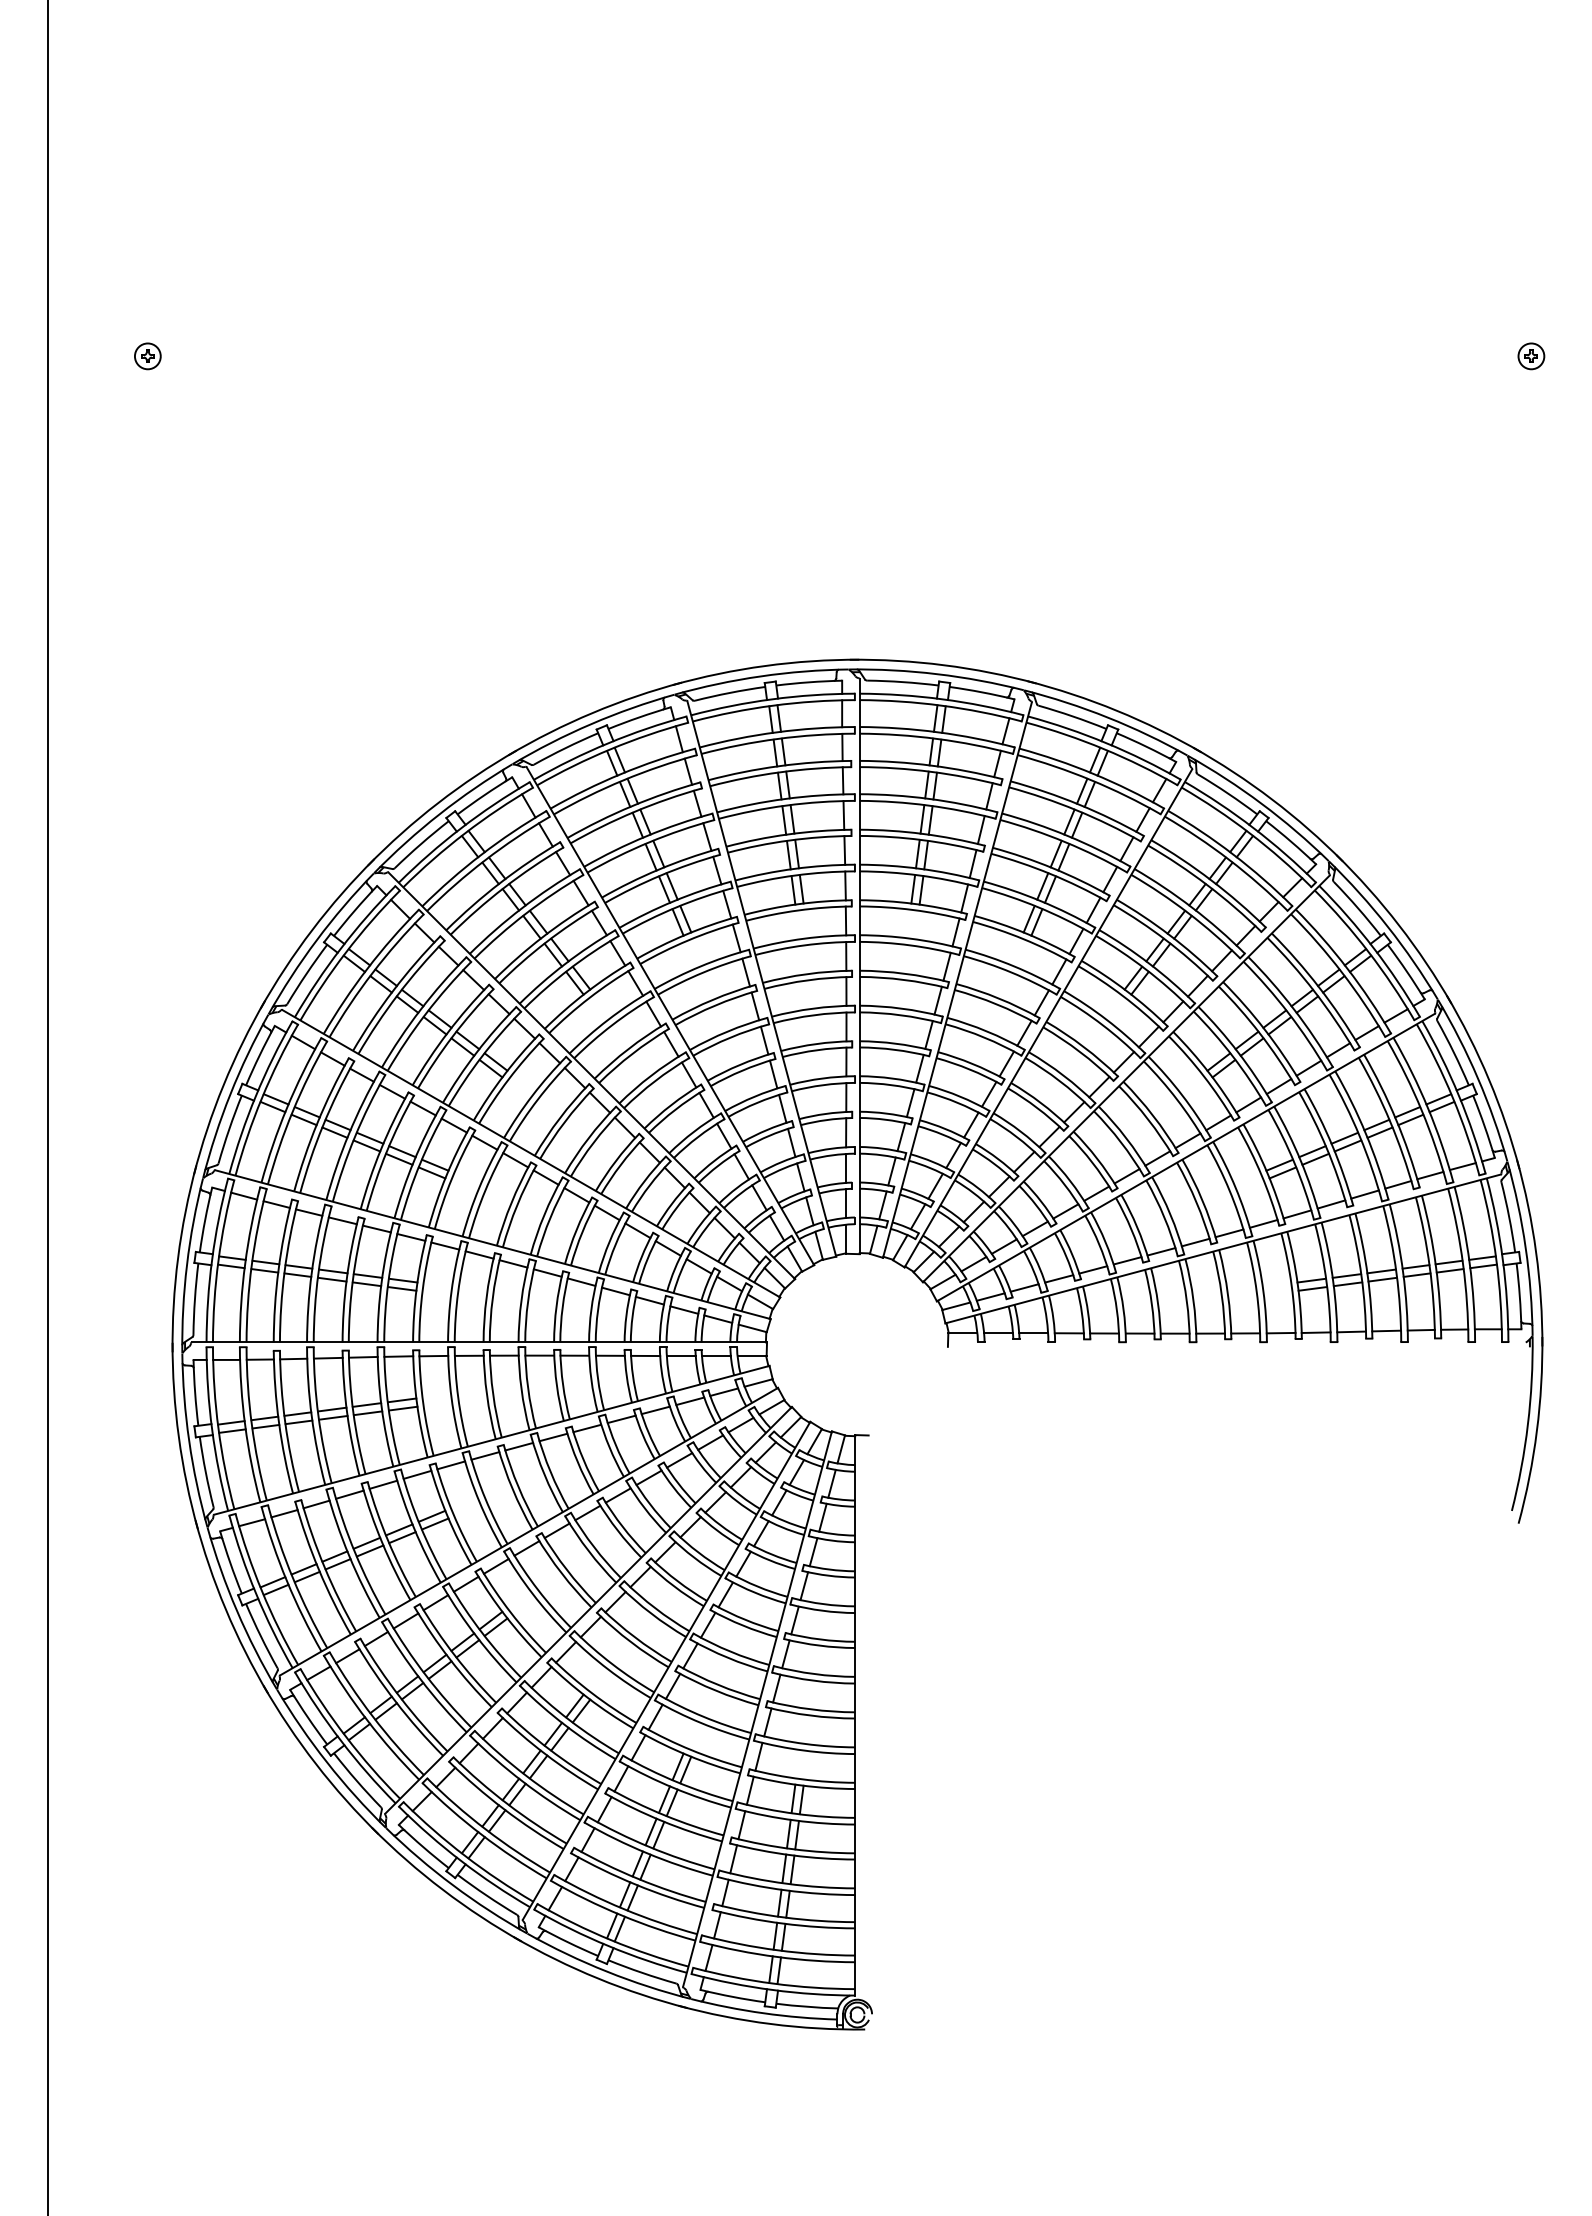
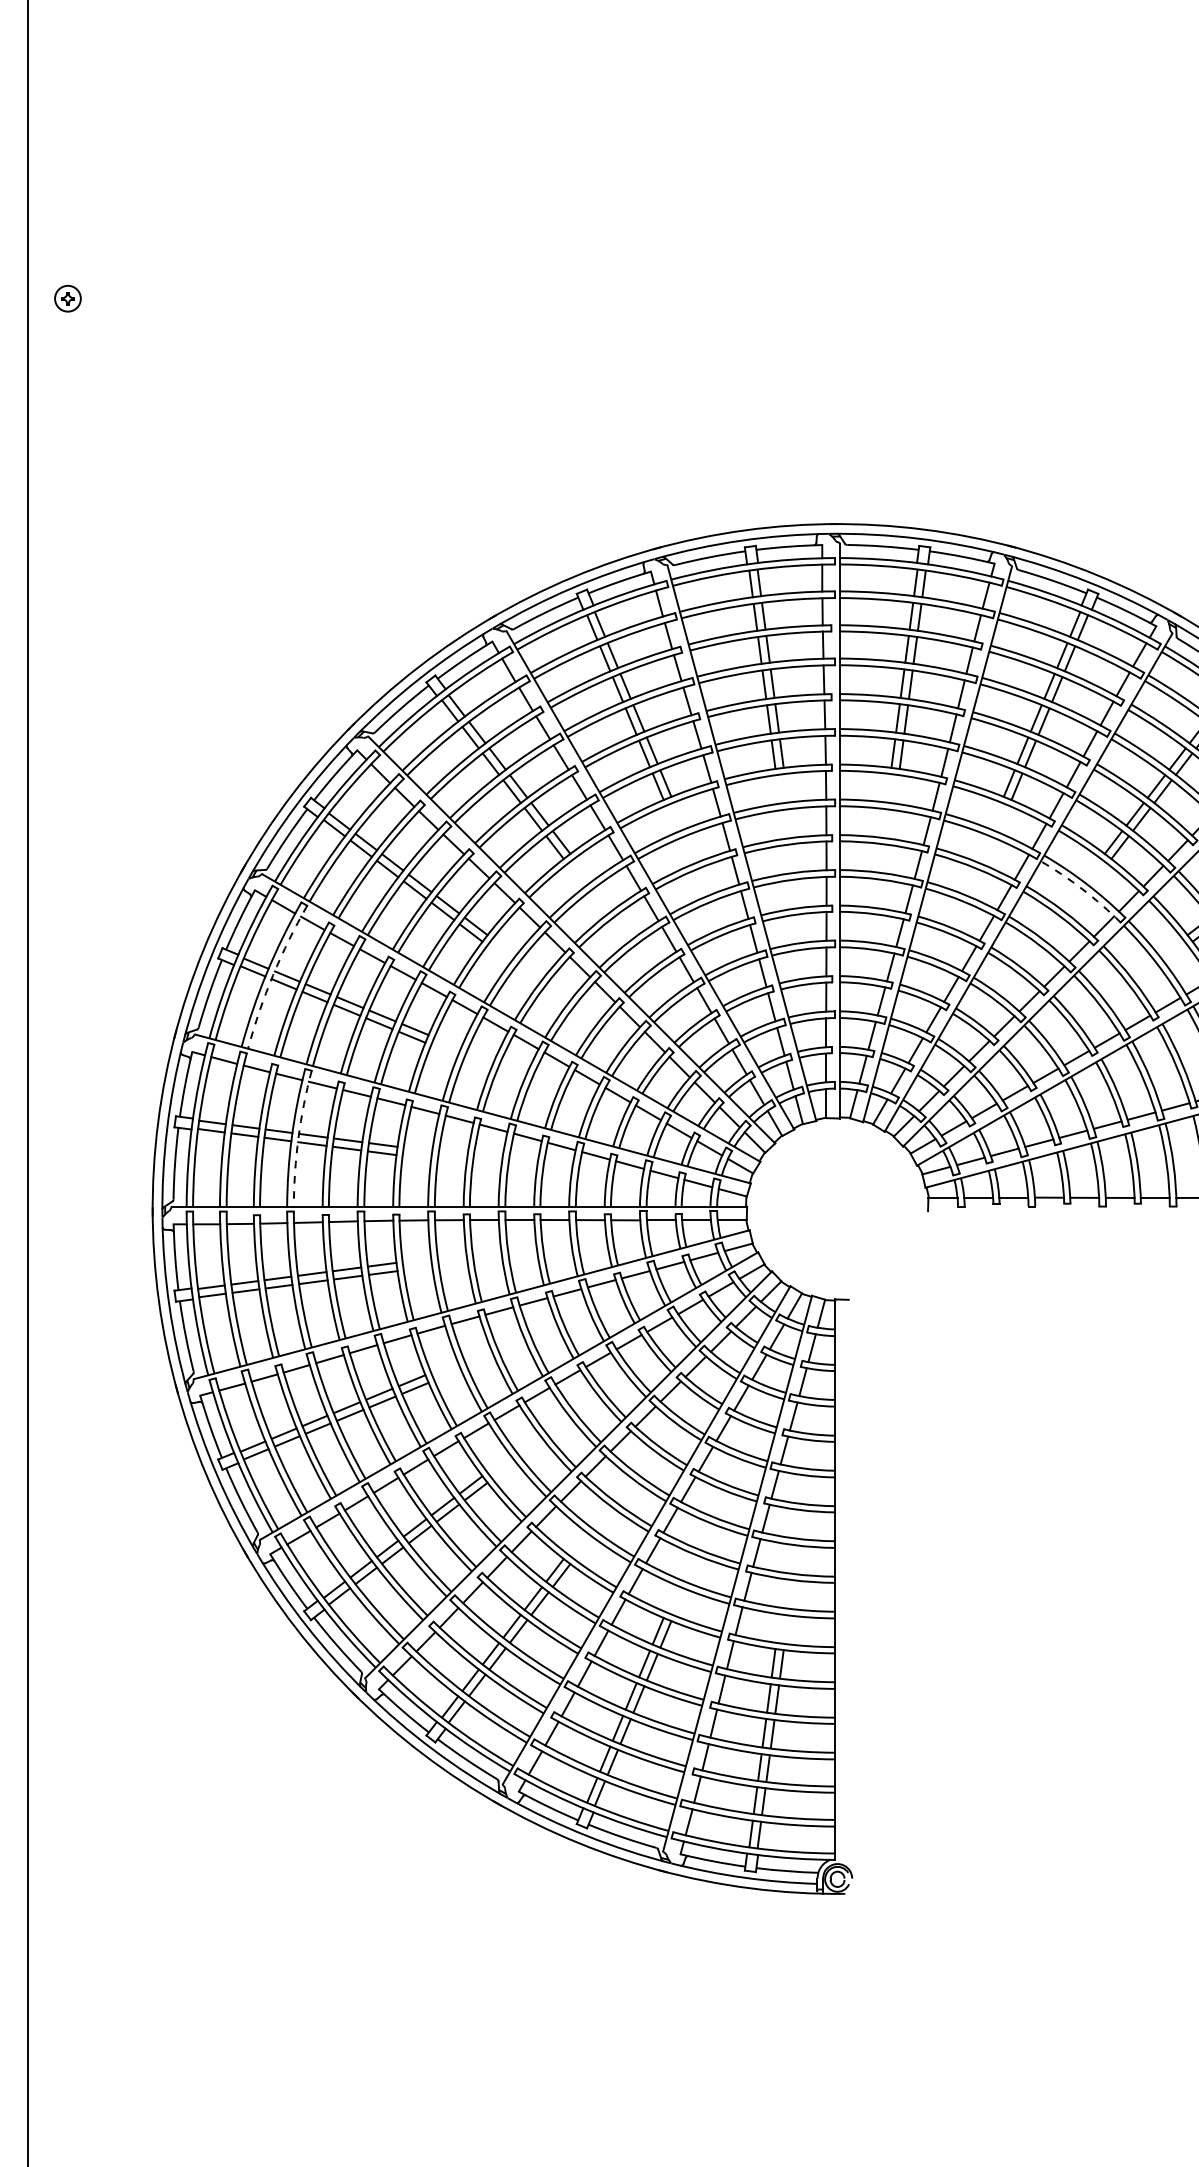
part: (147, 356) -> (67, 298), moved
arc: (1102, 1025) -> (1082, 889), solid -> dashed
arc: (293, 1111) -> (273, 975), solid -> dashed
arc: (318, 1273) -> (298, 1137), solid -> dashed

